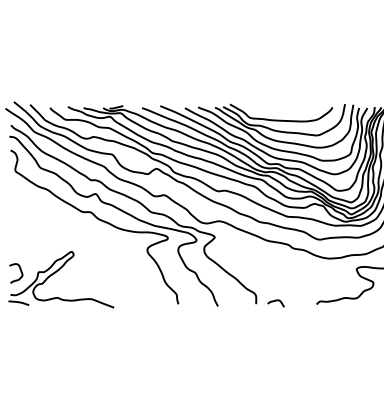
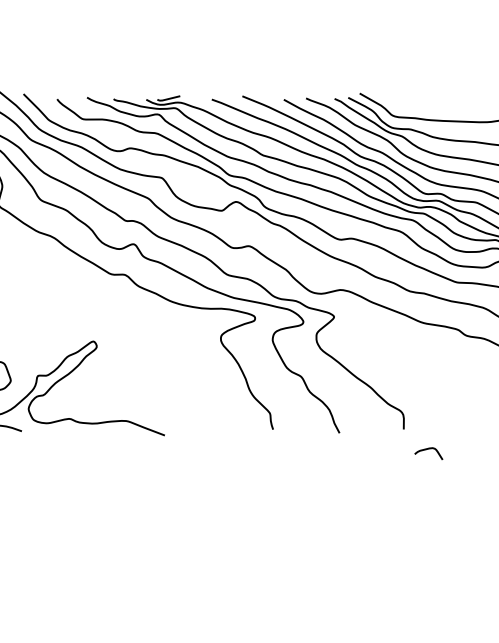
curve: (275, 301) -> (427, 450), moved

